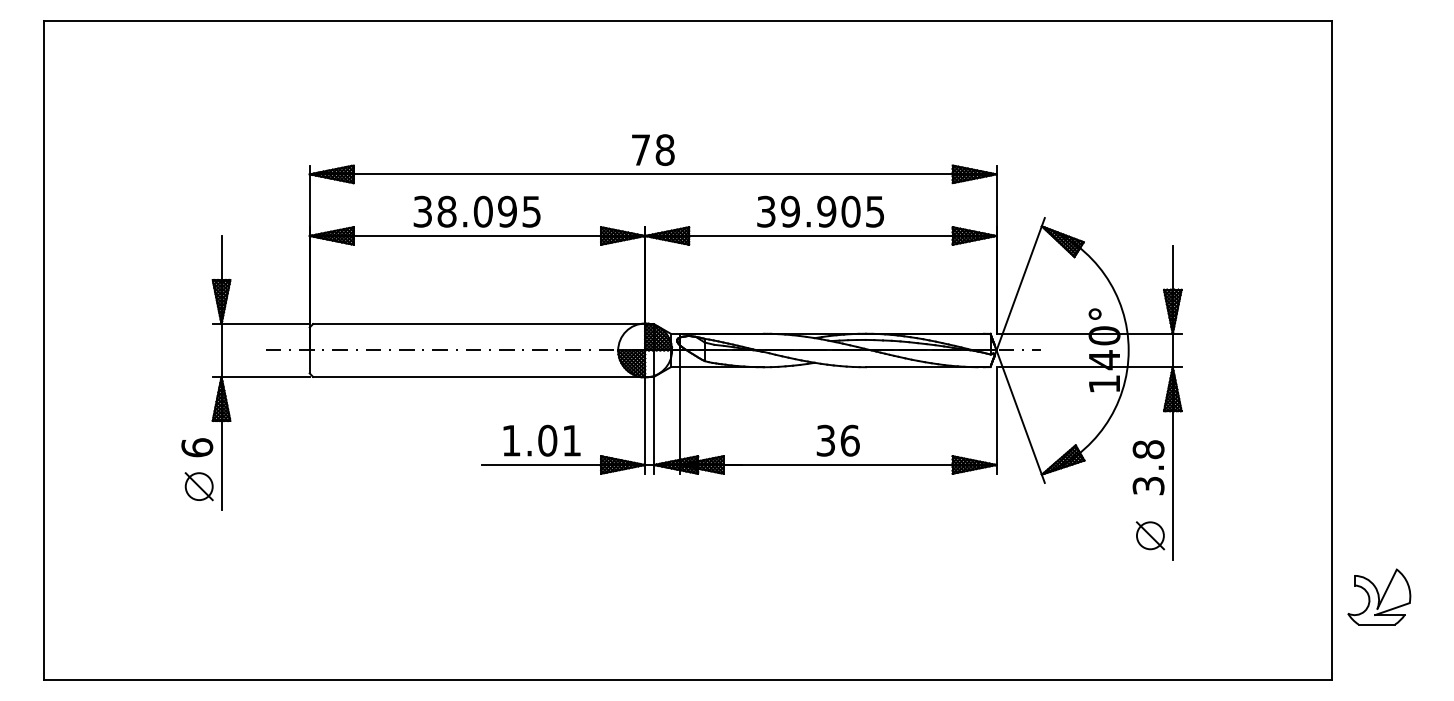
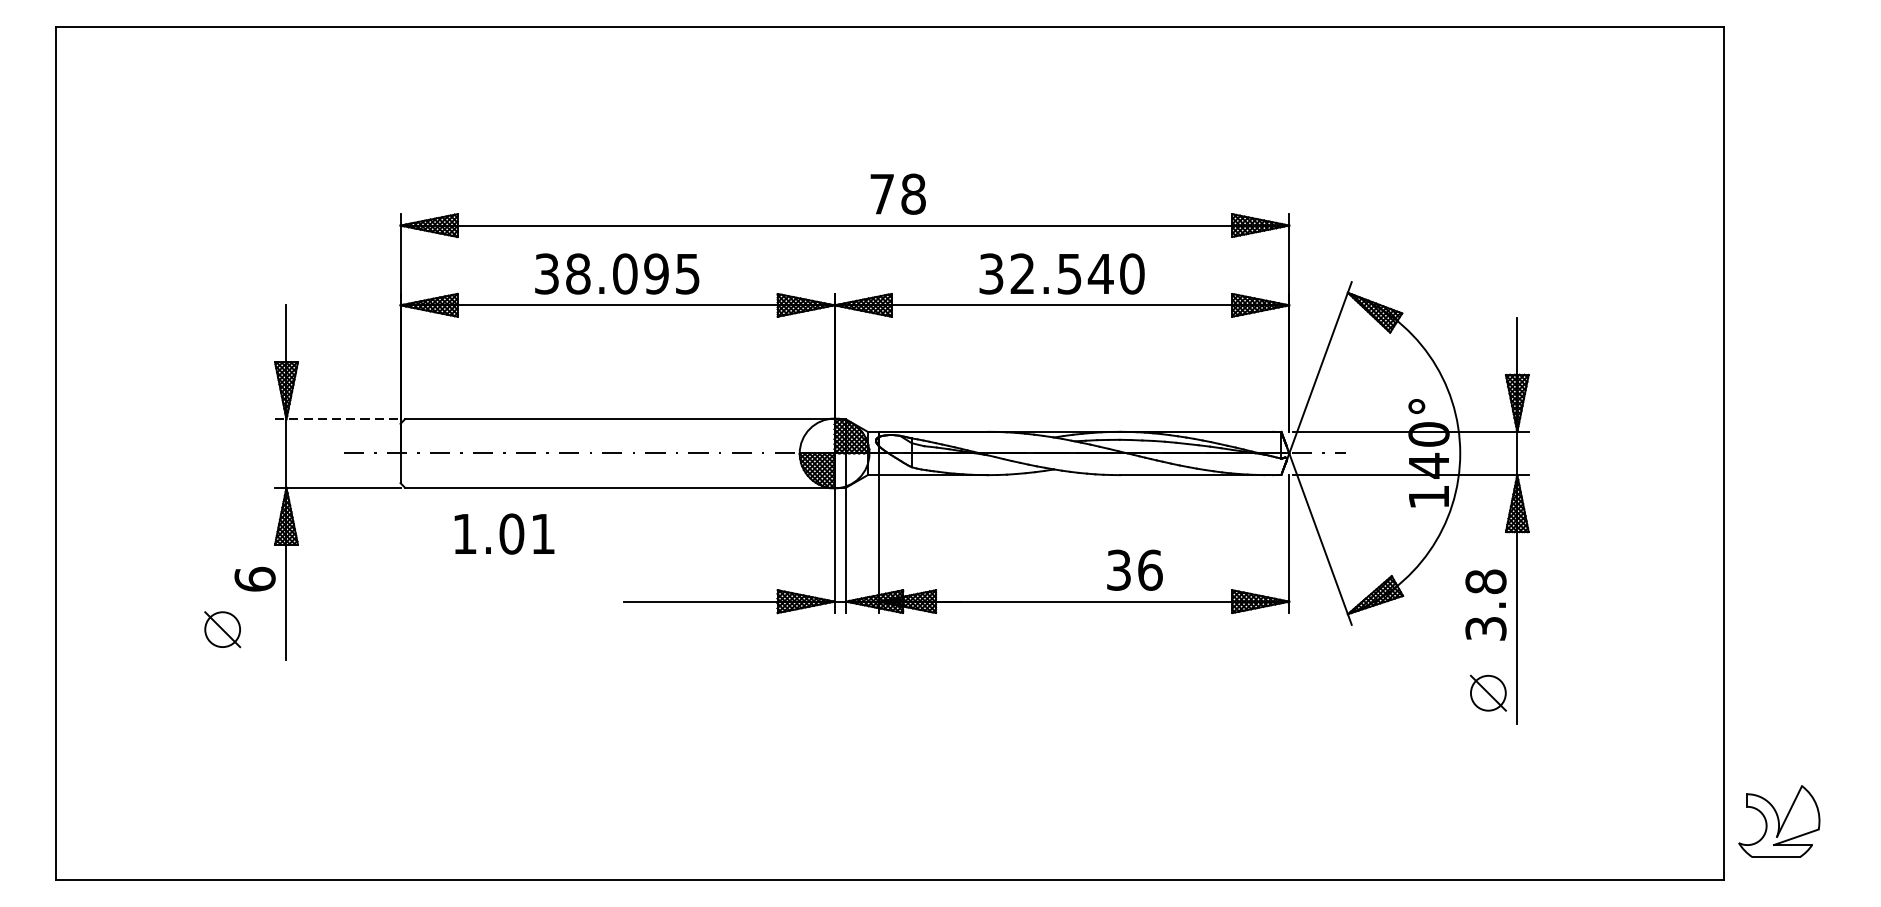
text: (653, 149) -> (898, 193), moved
text: (832, 211) -> (1077, 273), 39.905 -> 32.540
line: (261, 324) -> (338, 419), solid -> dashed
text: (541, 440) -> (503, 533), moved
text: (837, 440) -> (1133, 569), moved
part: (198, 486) -> (221, 629), moved
part: (1379, 596) -> (1779, 820), moved

